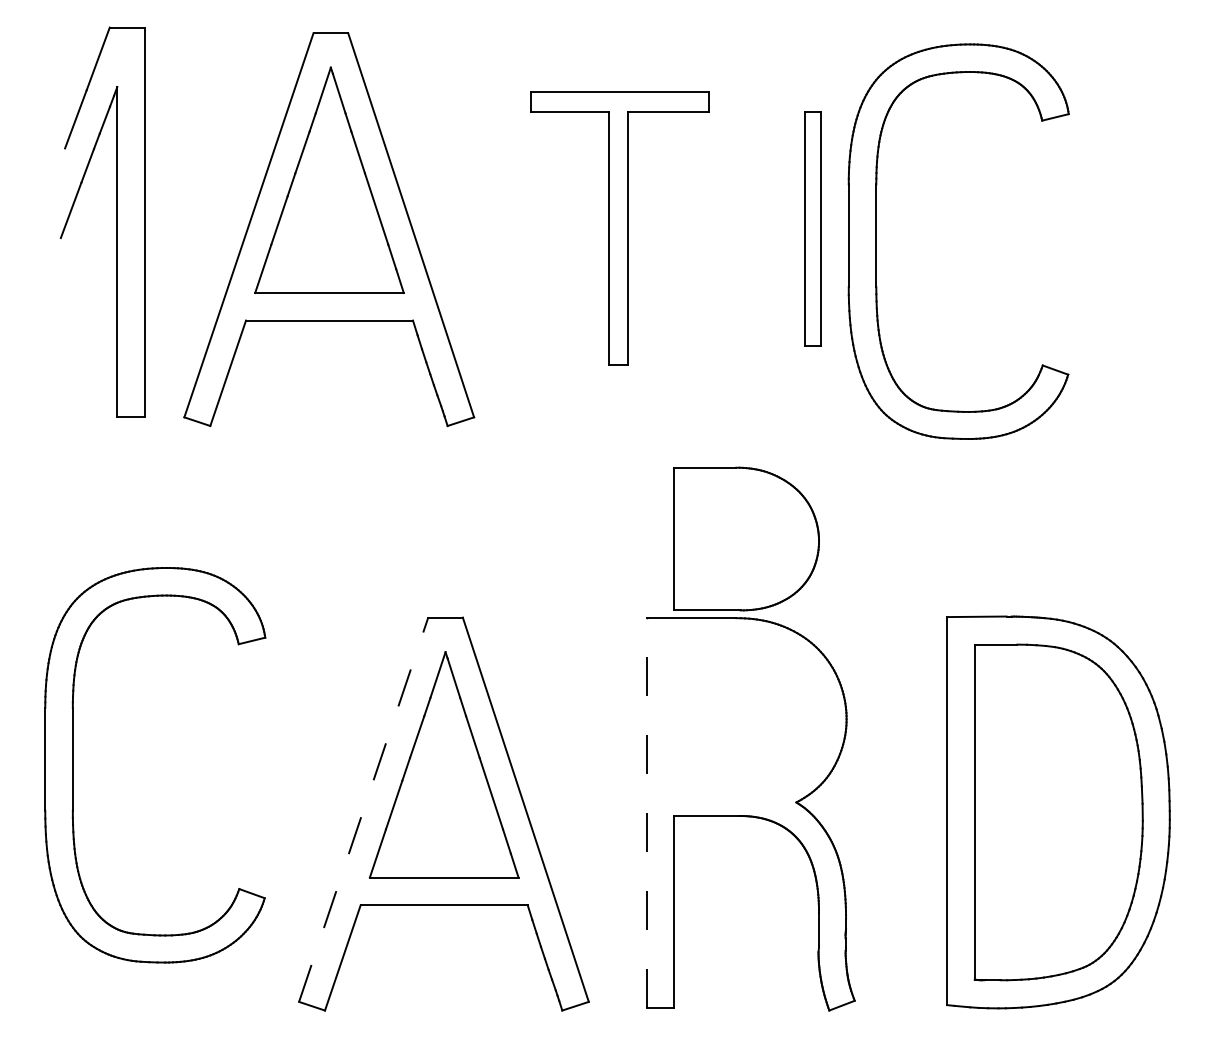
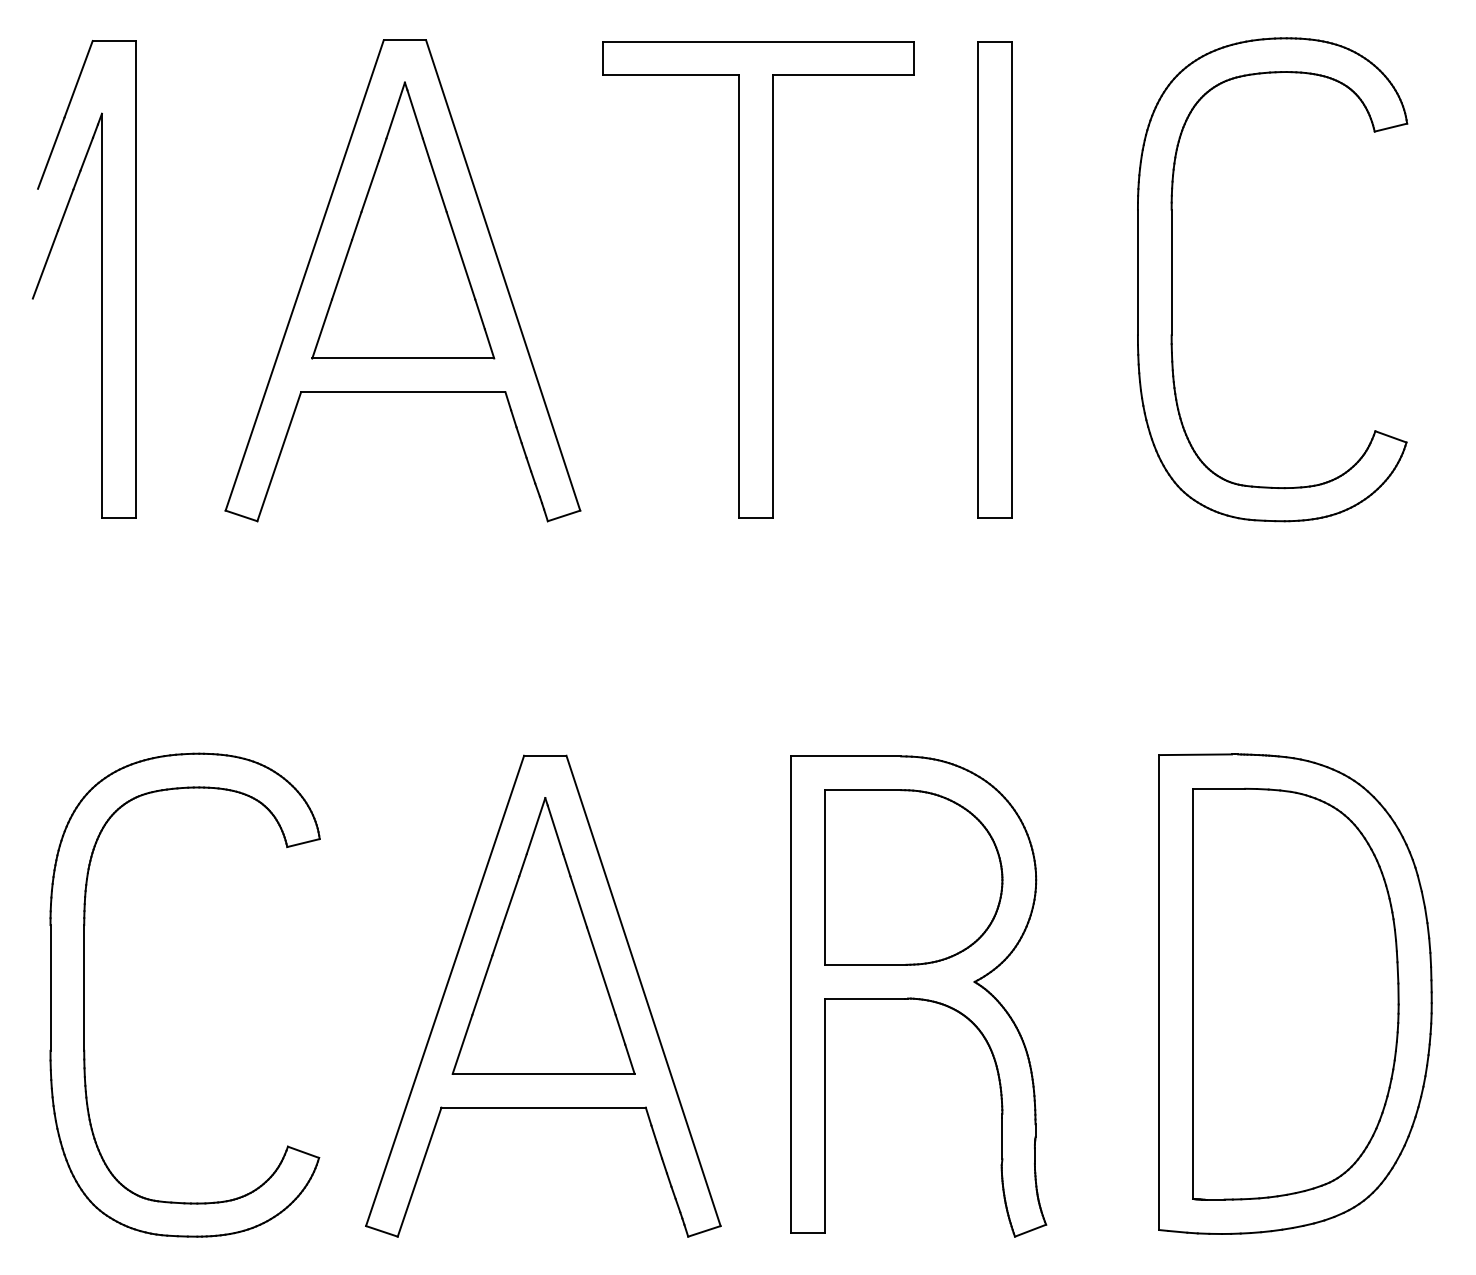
part: (116, 221) -> (100, 278), moved
part: (619, 228) -> (758, 279), size x1.43
part: (812, 228) -> (994, 279), size x1.67
part: (876, 241) -> (1171, 279), moved
part: (746, 538) -> (913, 876), moved
part: (73, 765) -> (85, 995), moved
line: (363, 809) -> (444, 990), dashed -> solid
line: (646, 813) -> (791, 995), dashed -> solid

